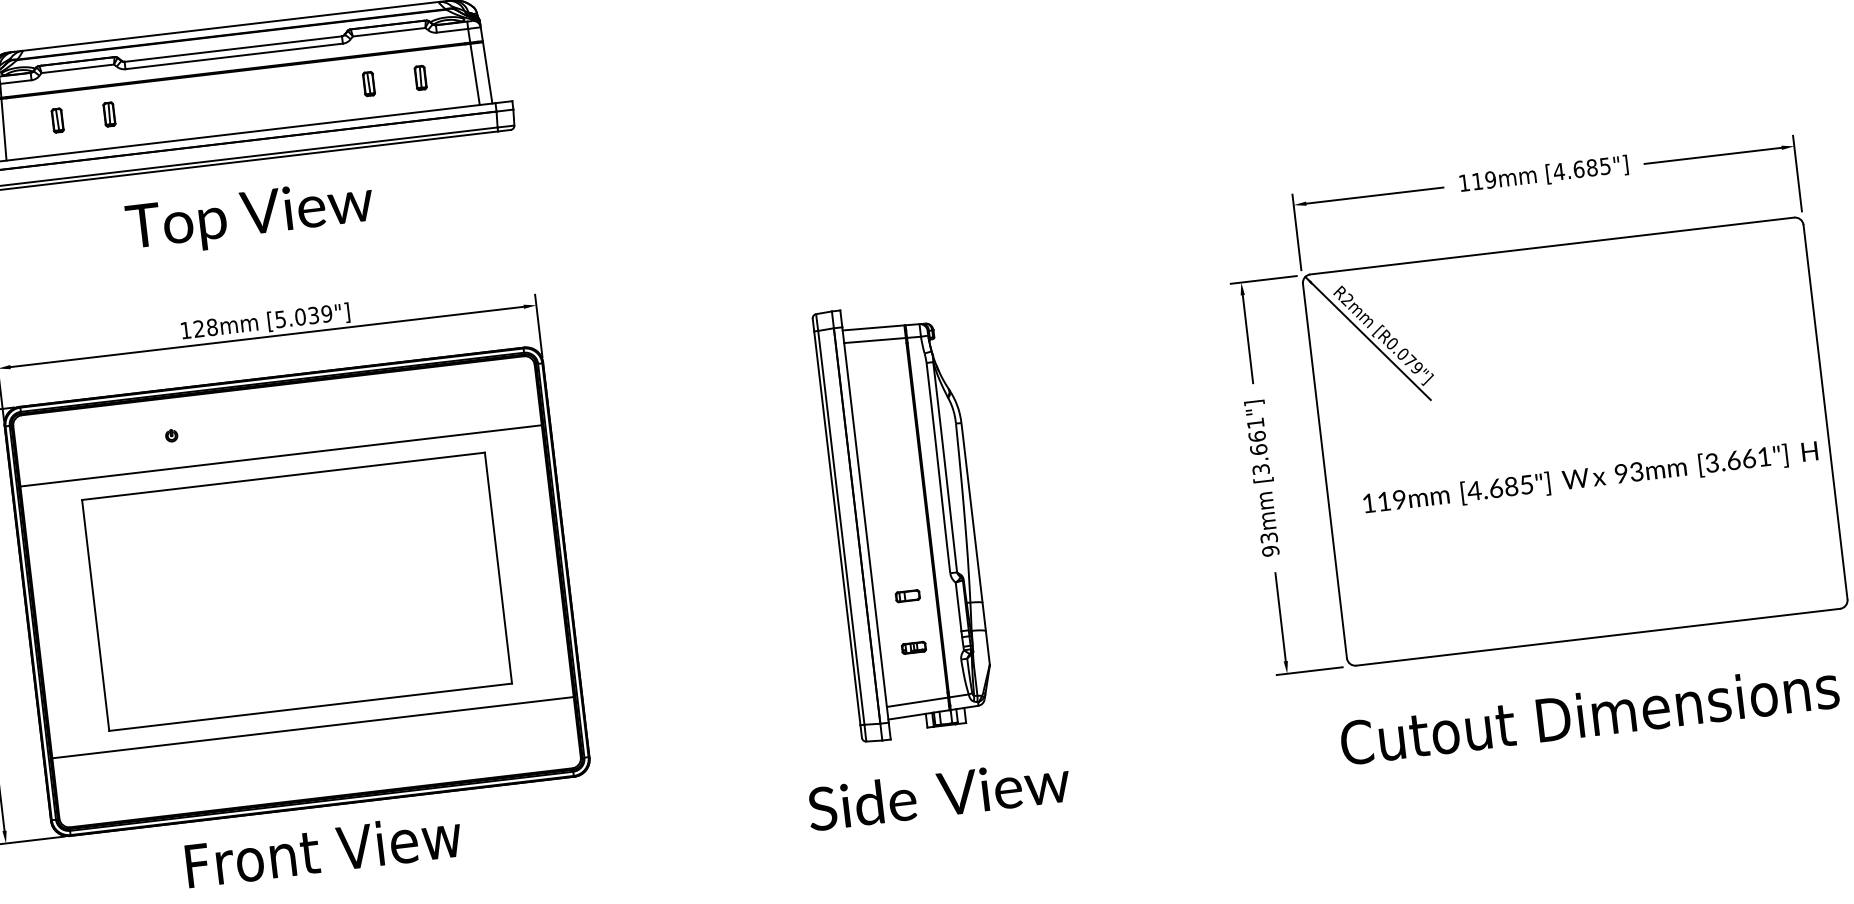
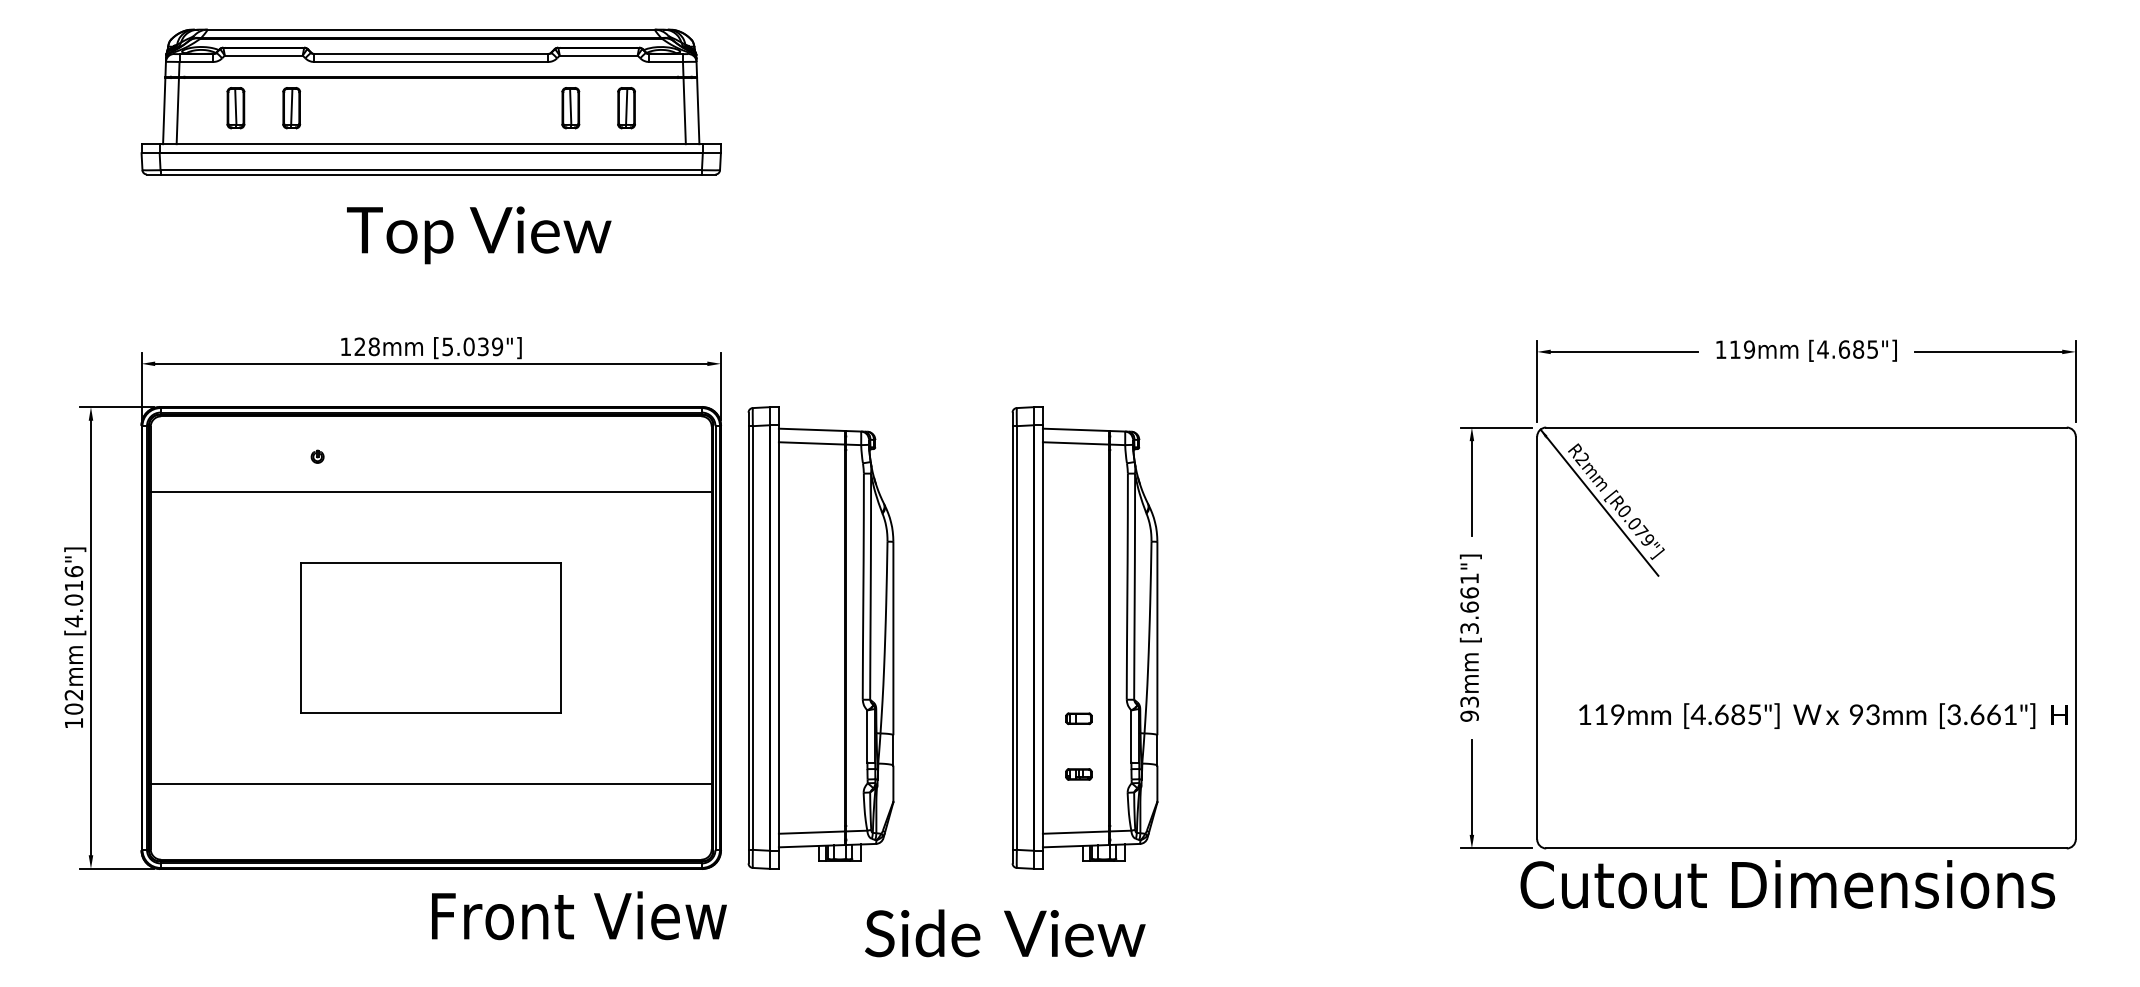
part: (420, 77) -> (626, 107), size x1.6
part: (368, 83) -> (570, 107), size x1.6
part: (109, 113) -> (291, 107), size x1.6
part: (57, 120) -> (235, 107), size x1.6
text: (250, 217) -> (479, 235), moved
text: (1590, 477) -> (1823, 715), moved
part: (658, 548) -> (820, 637), added
part: (297, 591) -> (431, 637), size x0.6
text: (1589, 714) -> (1787, 884), moved
text: (939, 794) -> (1005, 933), moved
text: (323, 850) -> (579, 915), moved

